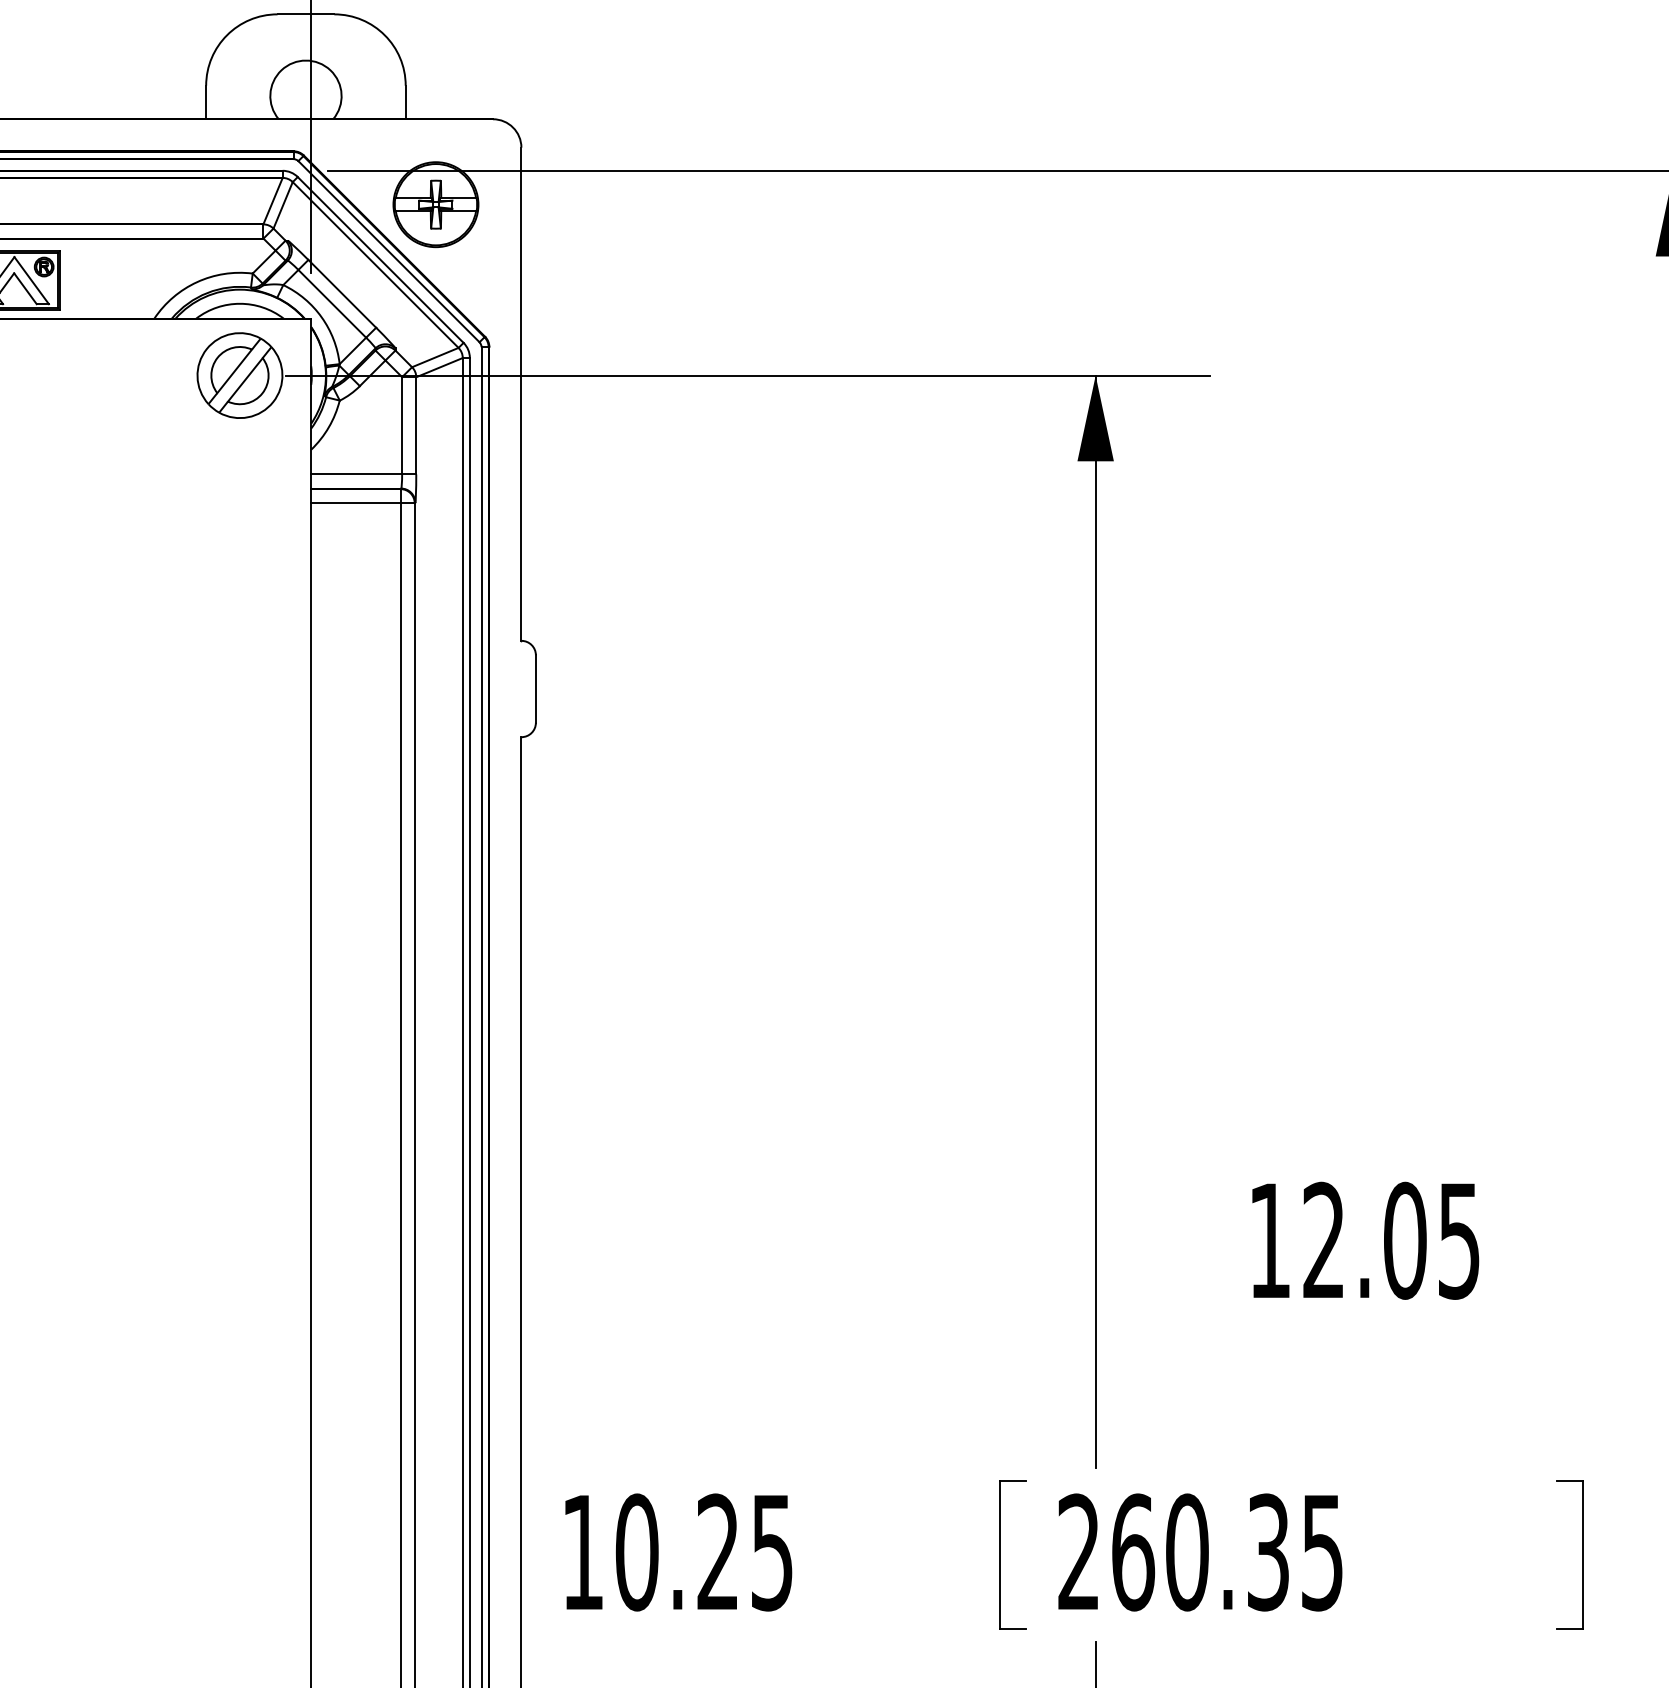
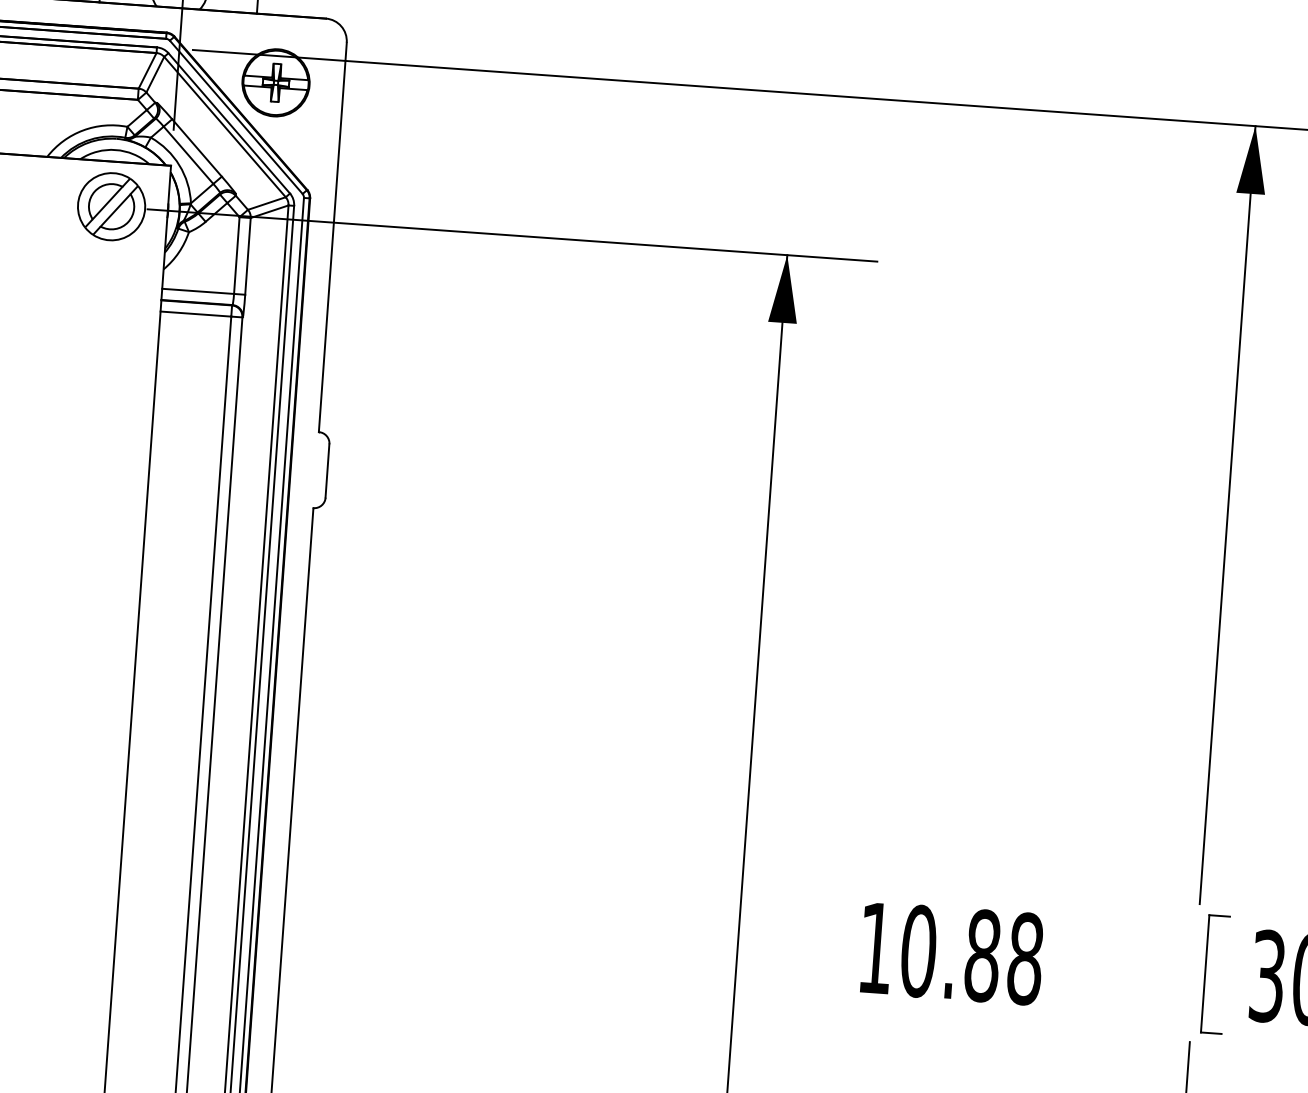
text: (1391, 1240) -> (971, 954), 12.05 -> 10.88

